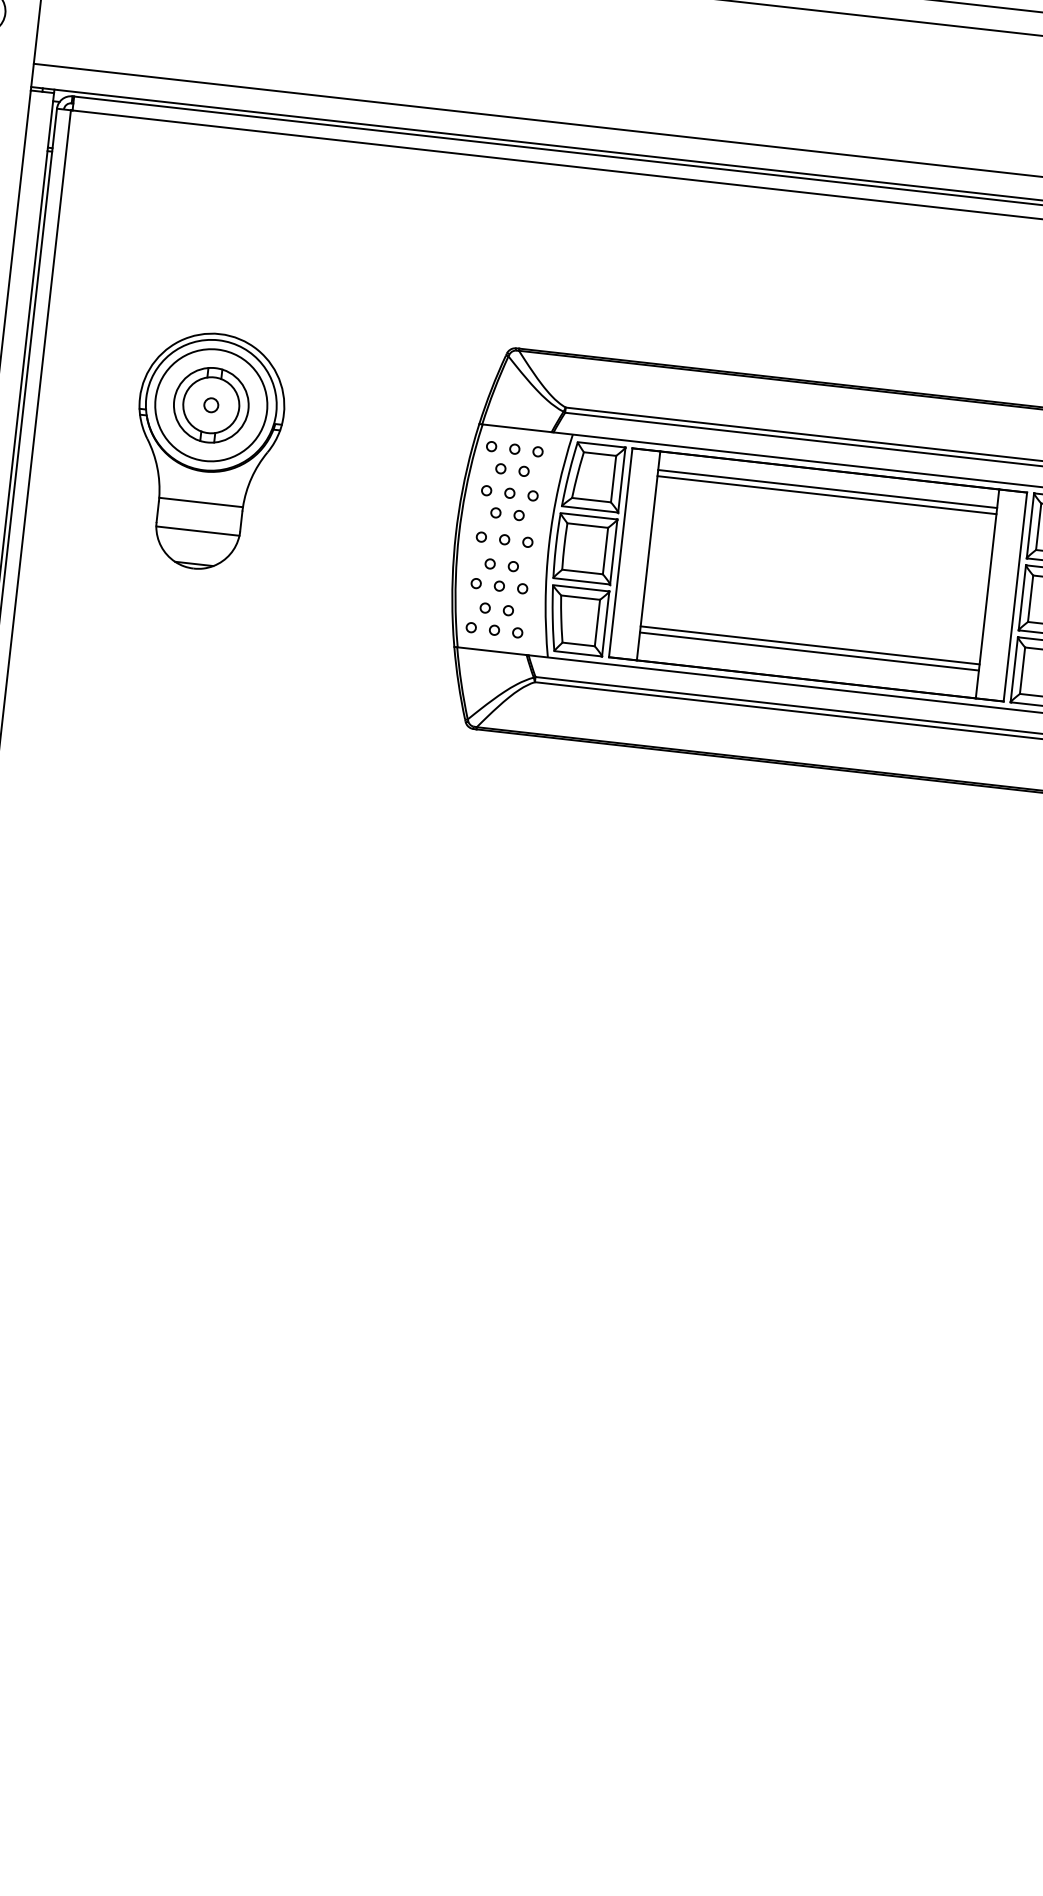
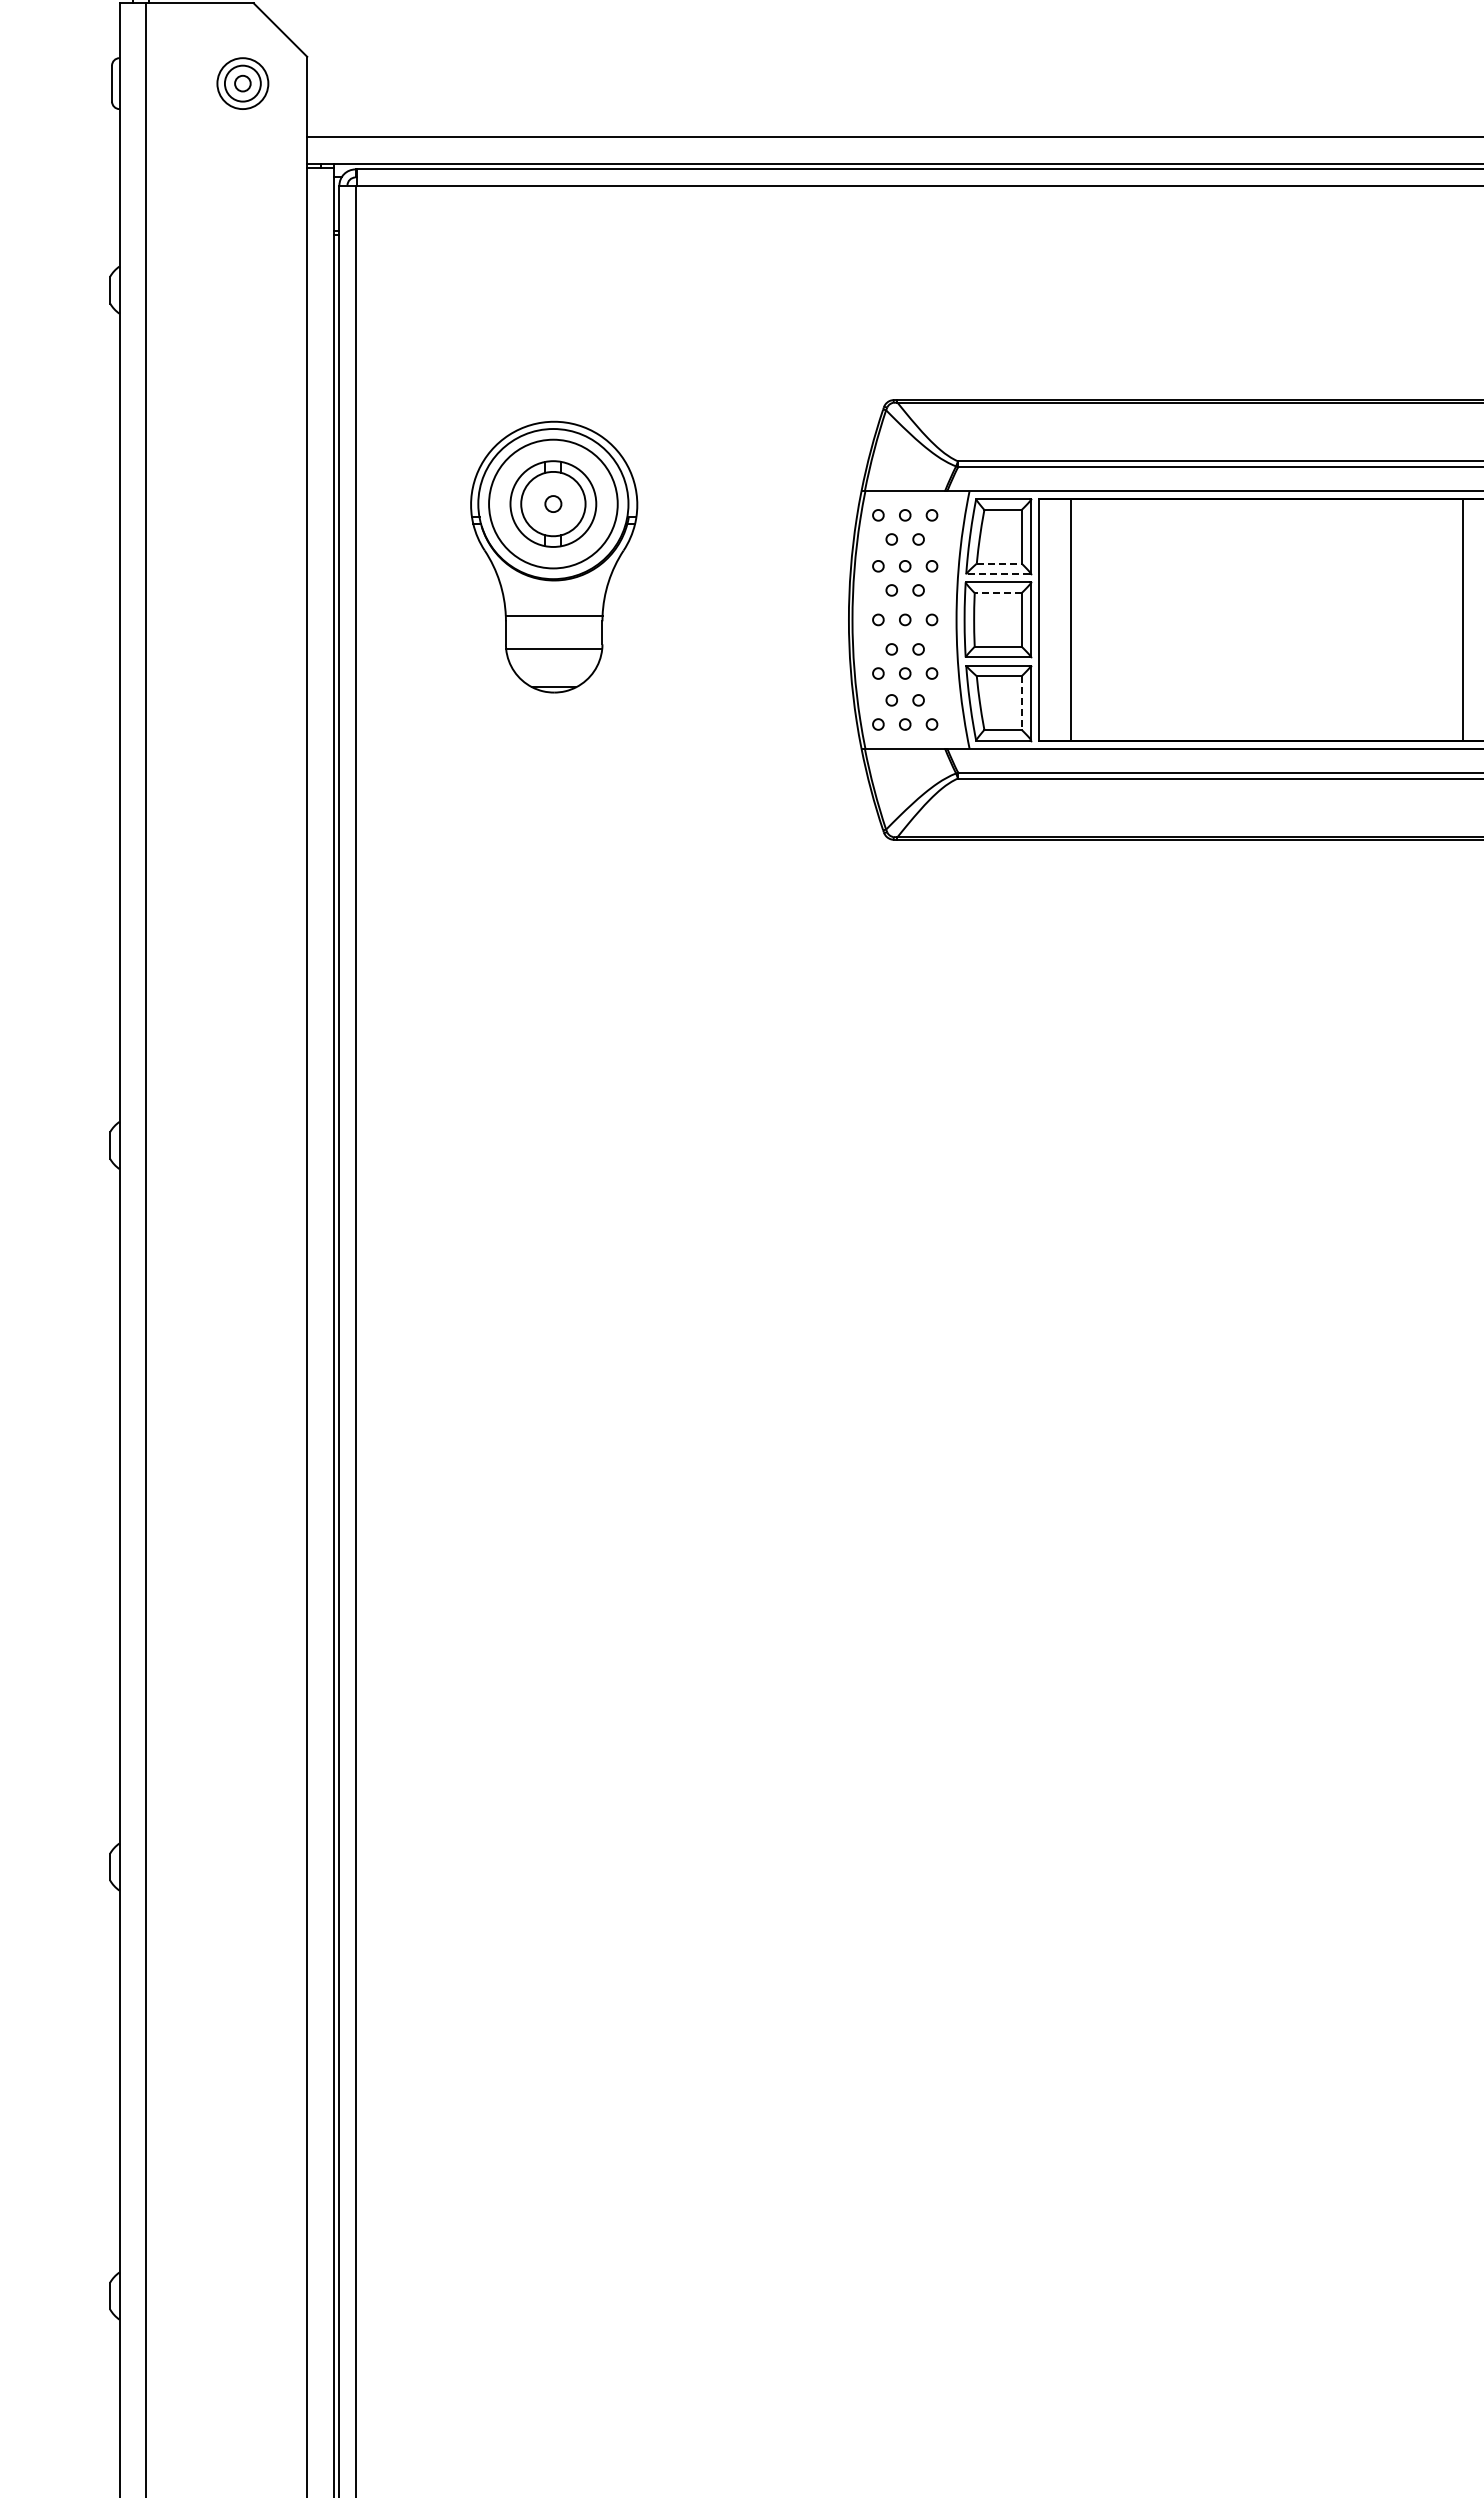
line: (827, 488) -> (1266, 520), removed
line: (826, 494) -> (1266, 527), removed
line: (591, 500) -> (999, 563), solid -> dashed
line: (588, 509) -> (997, 574), solid -> dashed
line: (587, 525) -> (997, 593), solid -> dashed
line: (597, 623) -> (1021, 703), solid -> dashed
line: (809, 645) -> (1266, 701), removed
line: (808, 651) -> (1266, 708), removed

